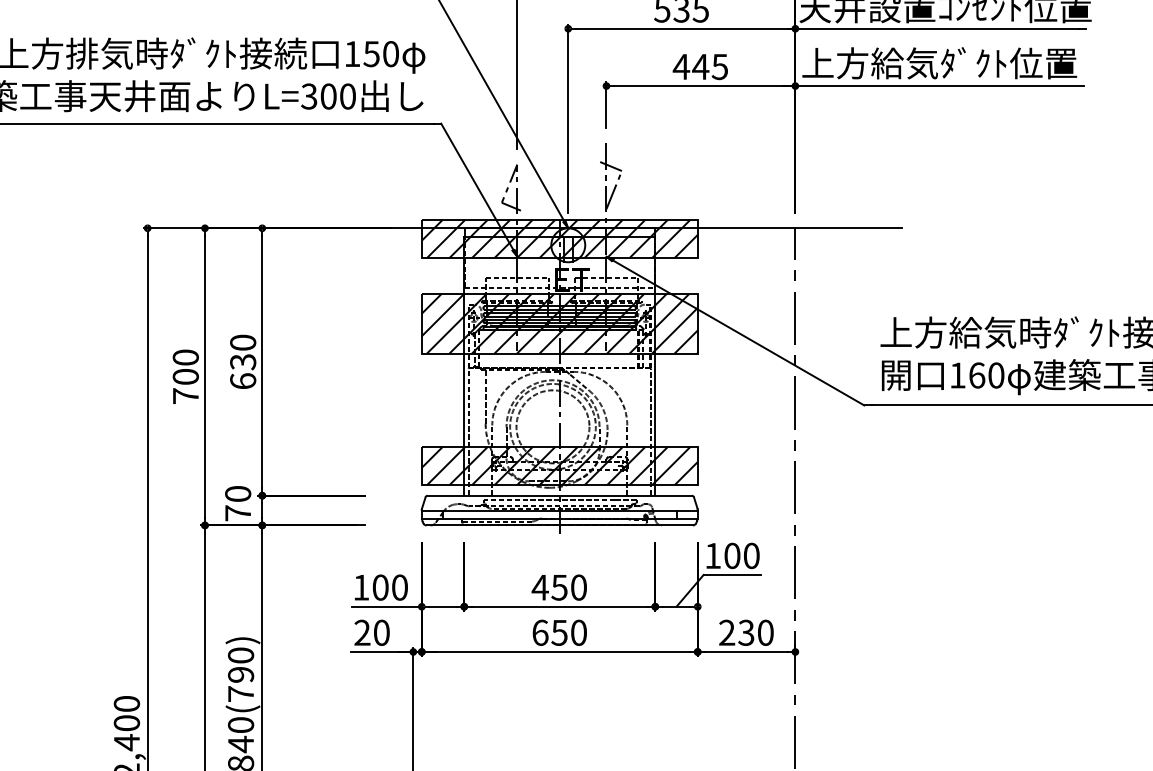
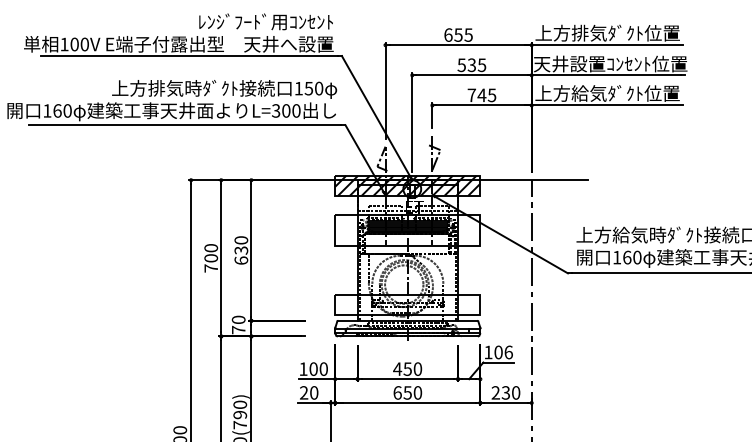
text: (680, 65) -> (471, 94), 445 -> 745
hatch: (559, 323) -> (407, 230), removed
hatch: (559, 466) -> (407, 305), removed
text: (751, 555) -> (508, 352), 100 -> 106

